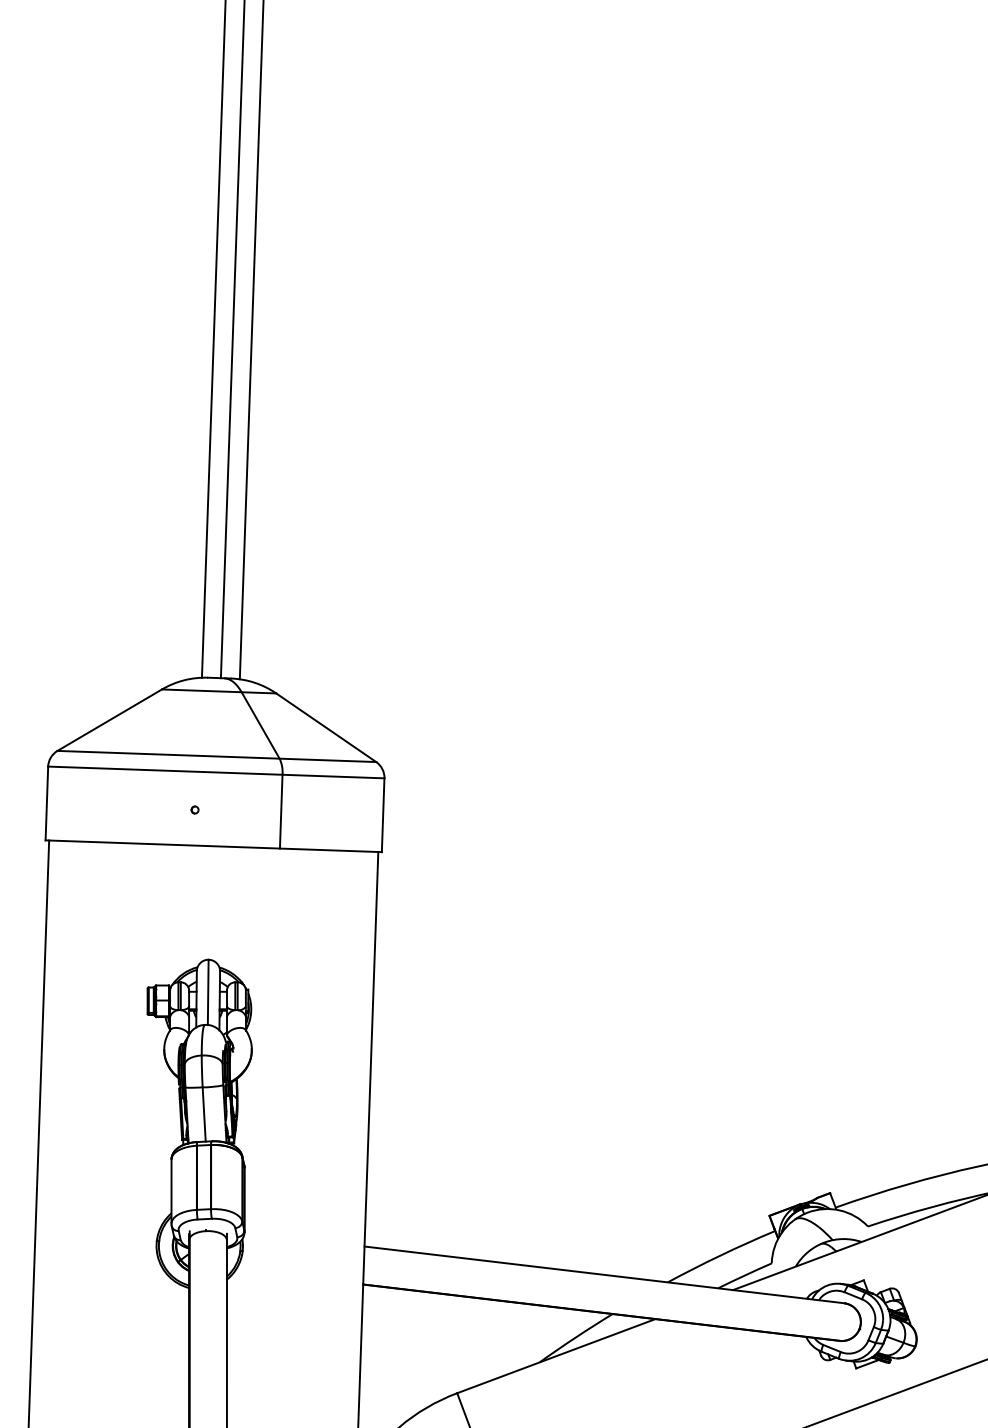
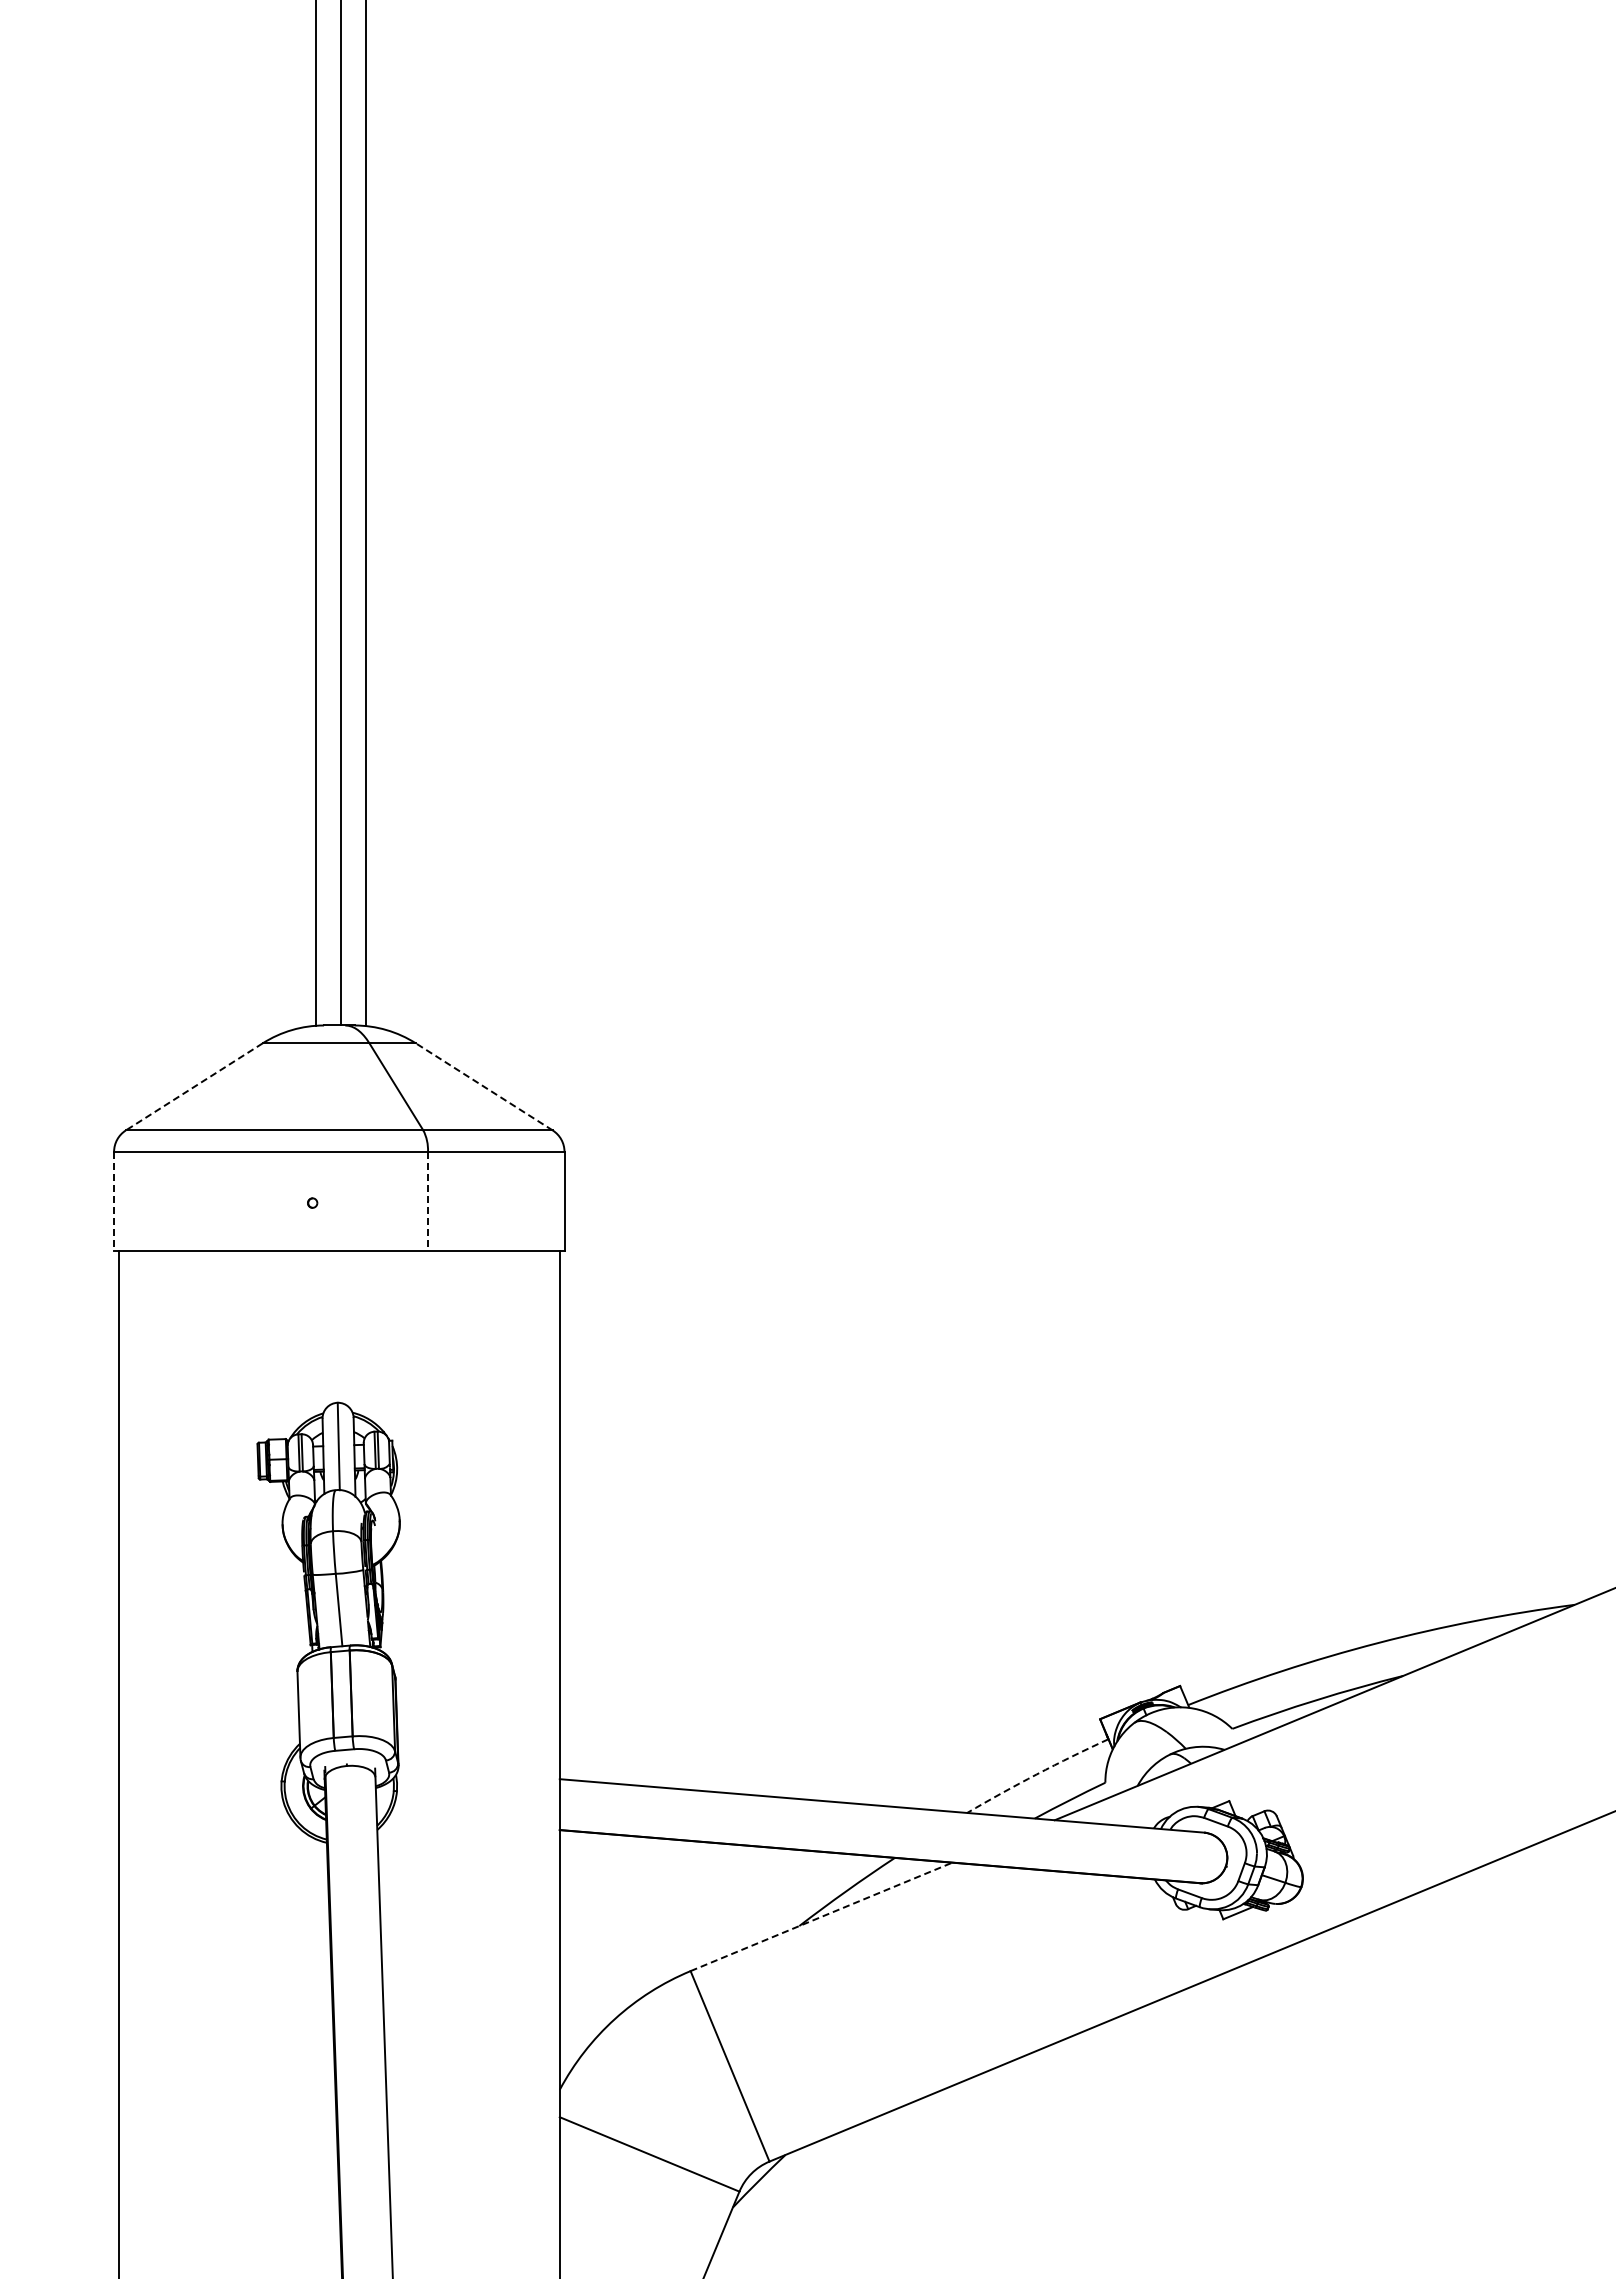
line: (109, 720) -> (193, 1087), solid -> dashed
line: (325, 727) -> (483, 1086), solid -> dashed
line: (47, 803) -> (114, 1201), solid -> dashed
line: (281, 811) -> (428, 1201), solid -> dashed
arc: (720, 1255) -> (1036, 1774), solid -> dashed
line: (556, 1355) -> (821, 1916), solid -> dashed

